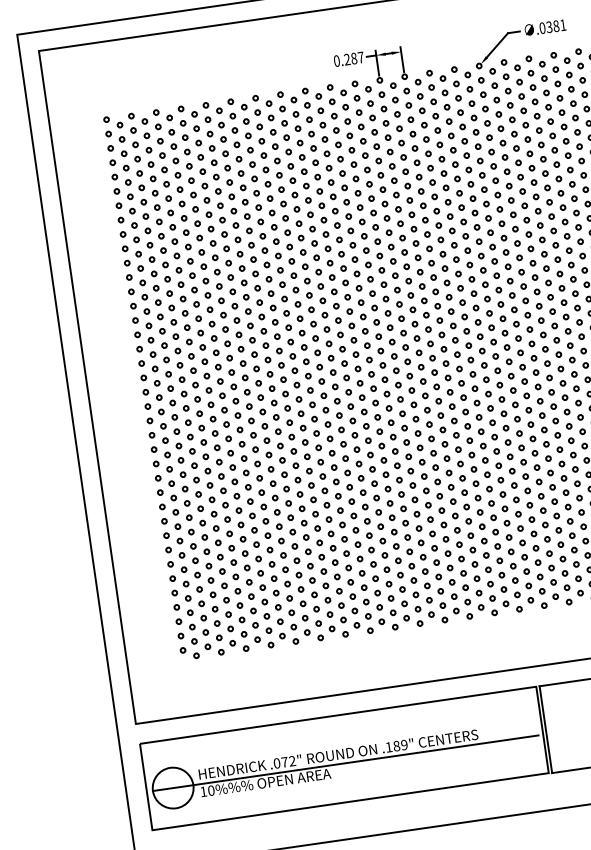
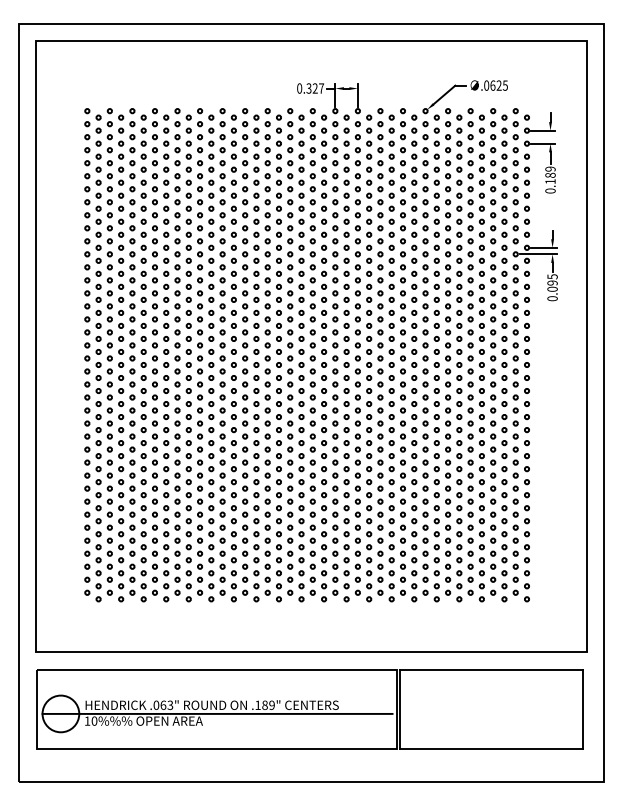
text: (555, 26) -> (498, 85), .0381 -> .0625
text: (349, 59) -> (311, 88), 0.287 -> 0.327
text: (288, 762) -> (166, 705), .072" -> .063"

